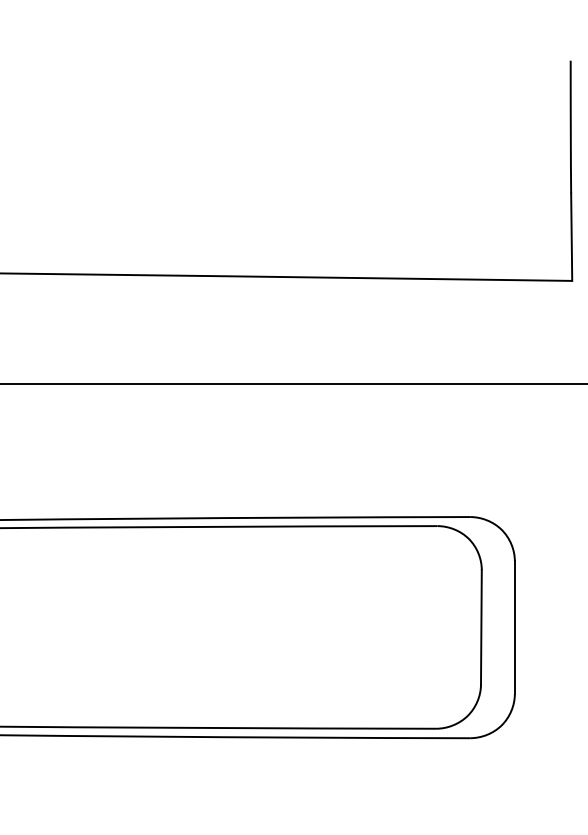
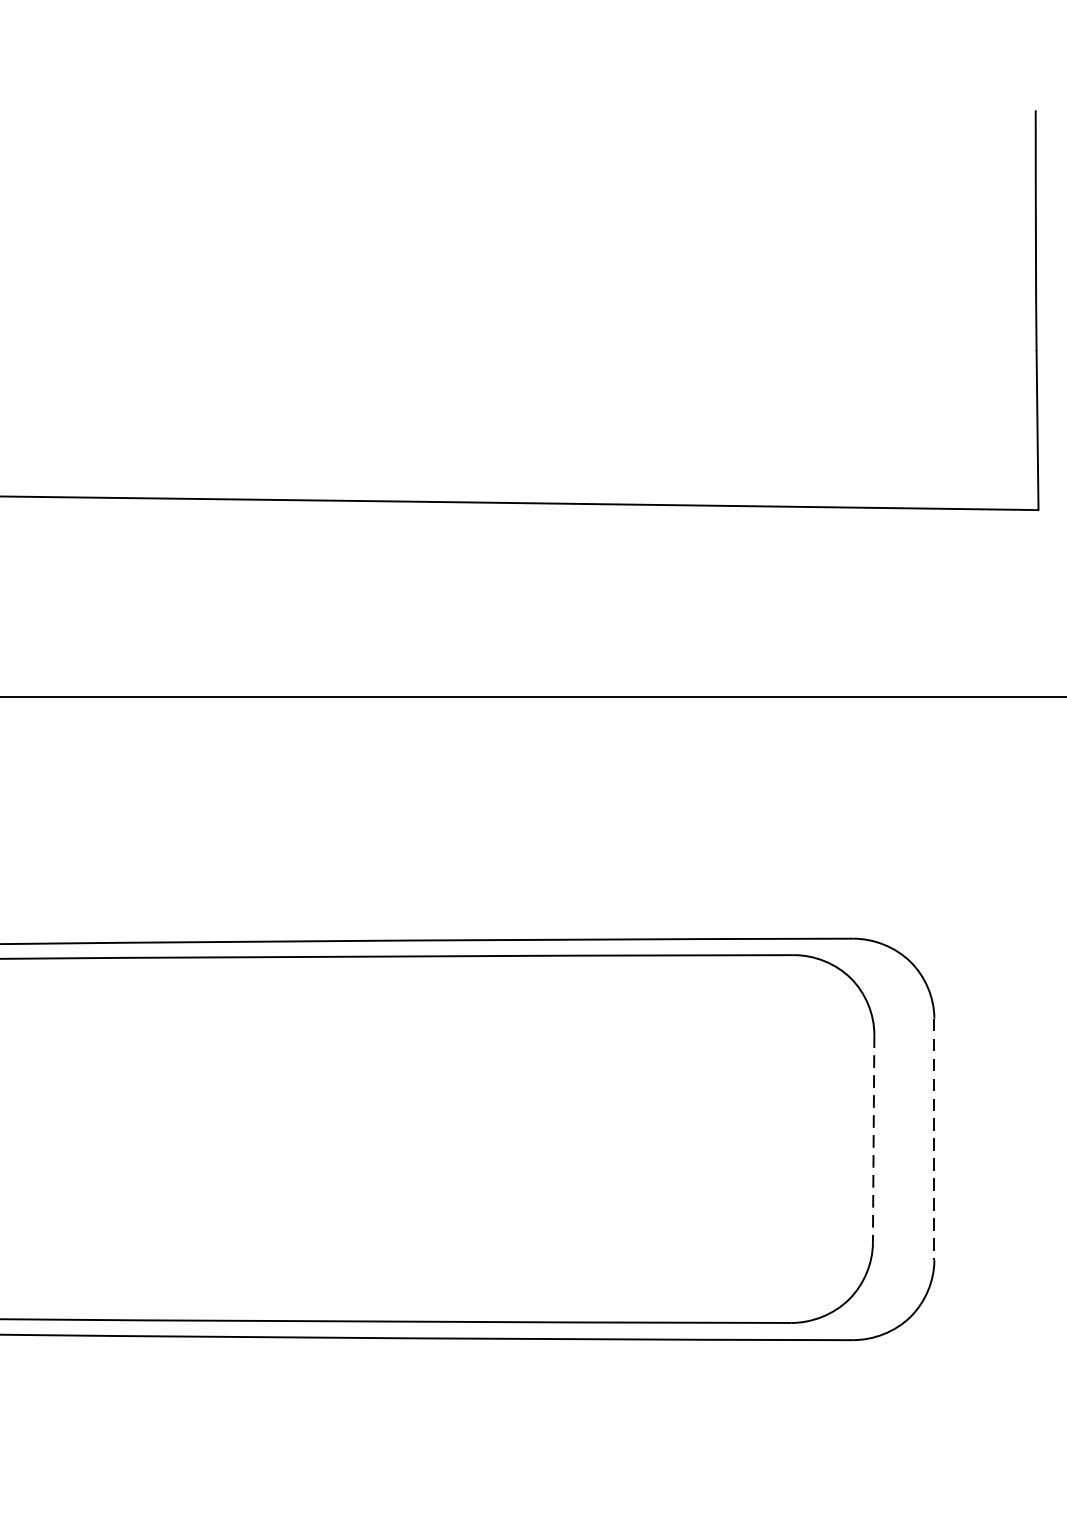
line: (514, 627) -> (933, 1139), solid -> dashed
line: (481, 628) -> (873, 1140), solid -> dashed

